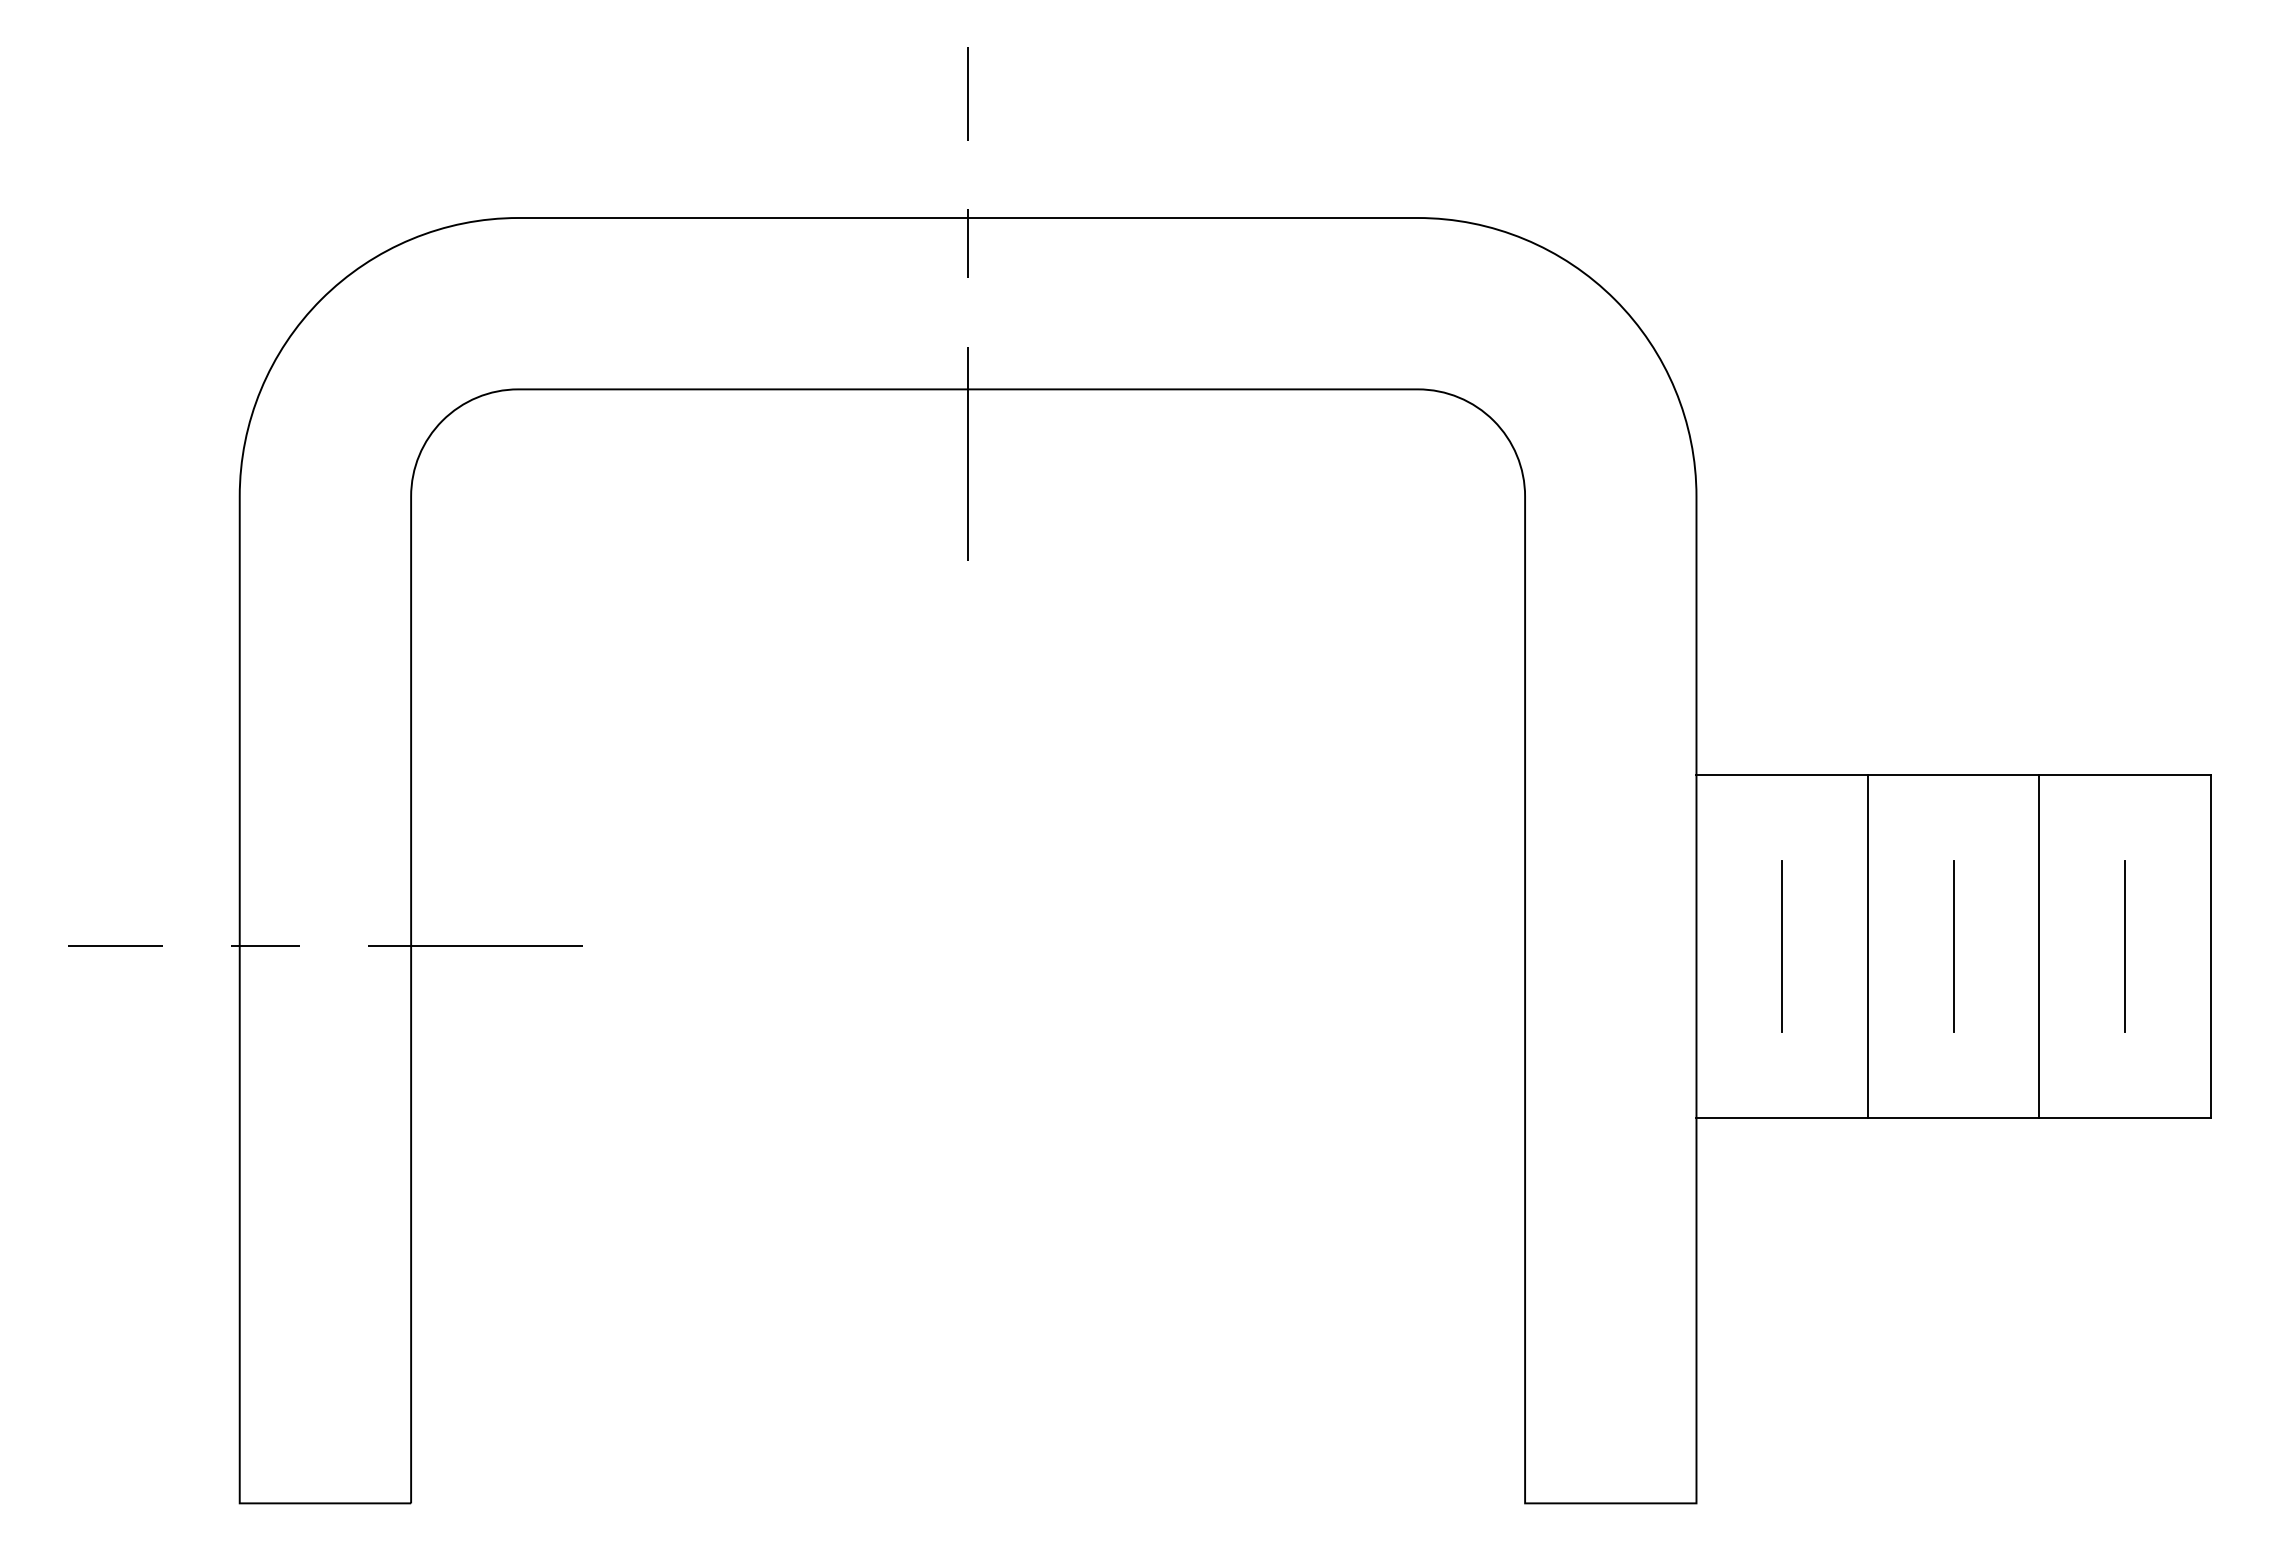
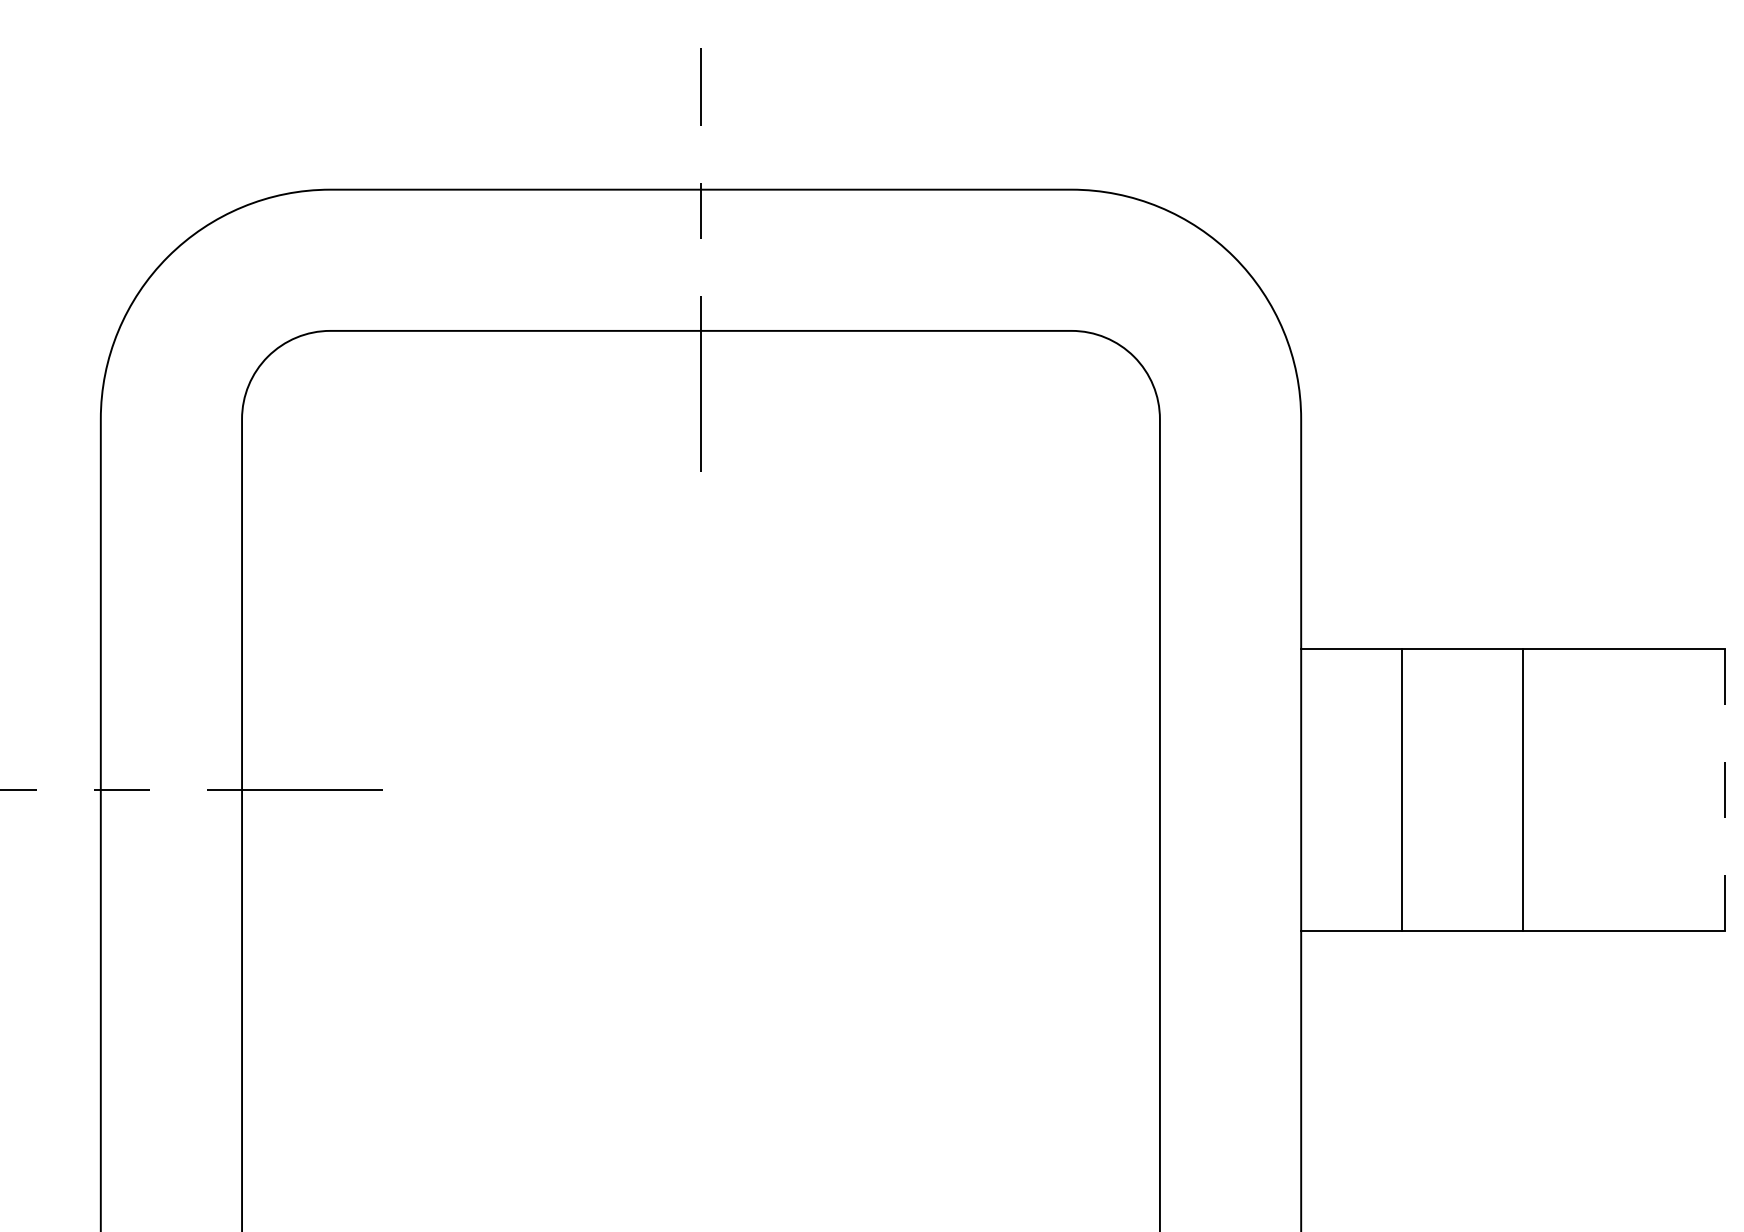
line: (1867, 945) -> (1401, 789), moved
line: (2039, 945) -> (1523, 789), moved
line: (2210, 945) -> (1724, 789), solid -> dashed
line: (1782, 946) -> (1372, 789), removed
line: (1953, 946) -> (1512, 789), removed
line: (2124, 946) -> (1653, 789), removed

